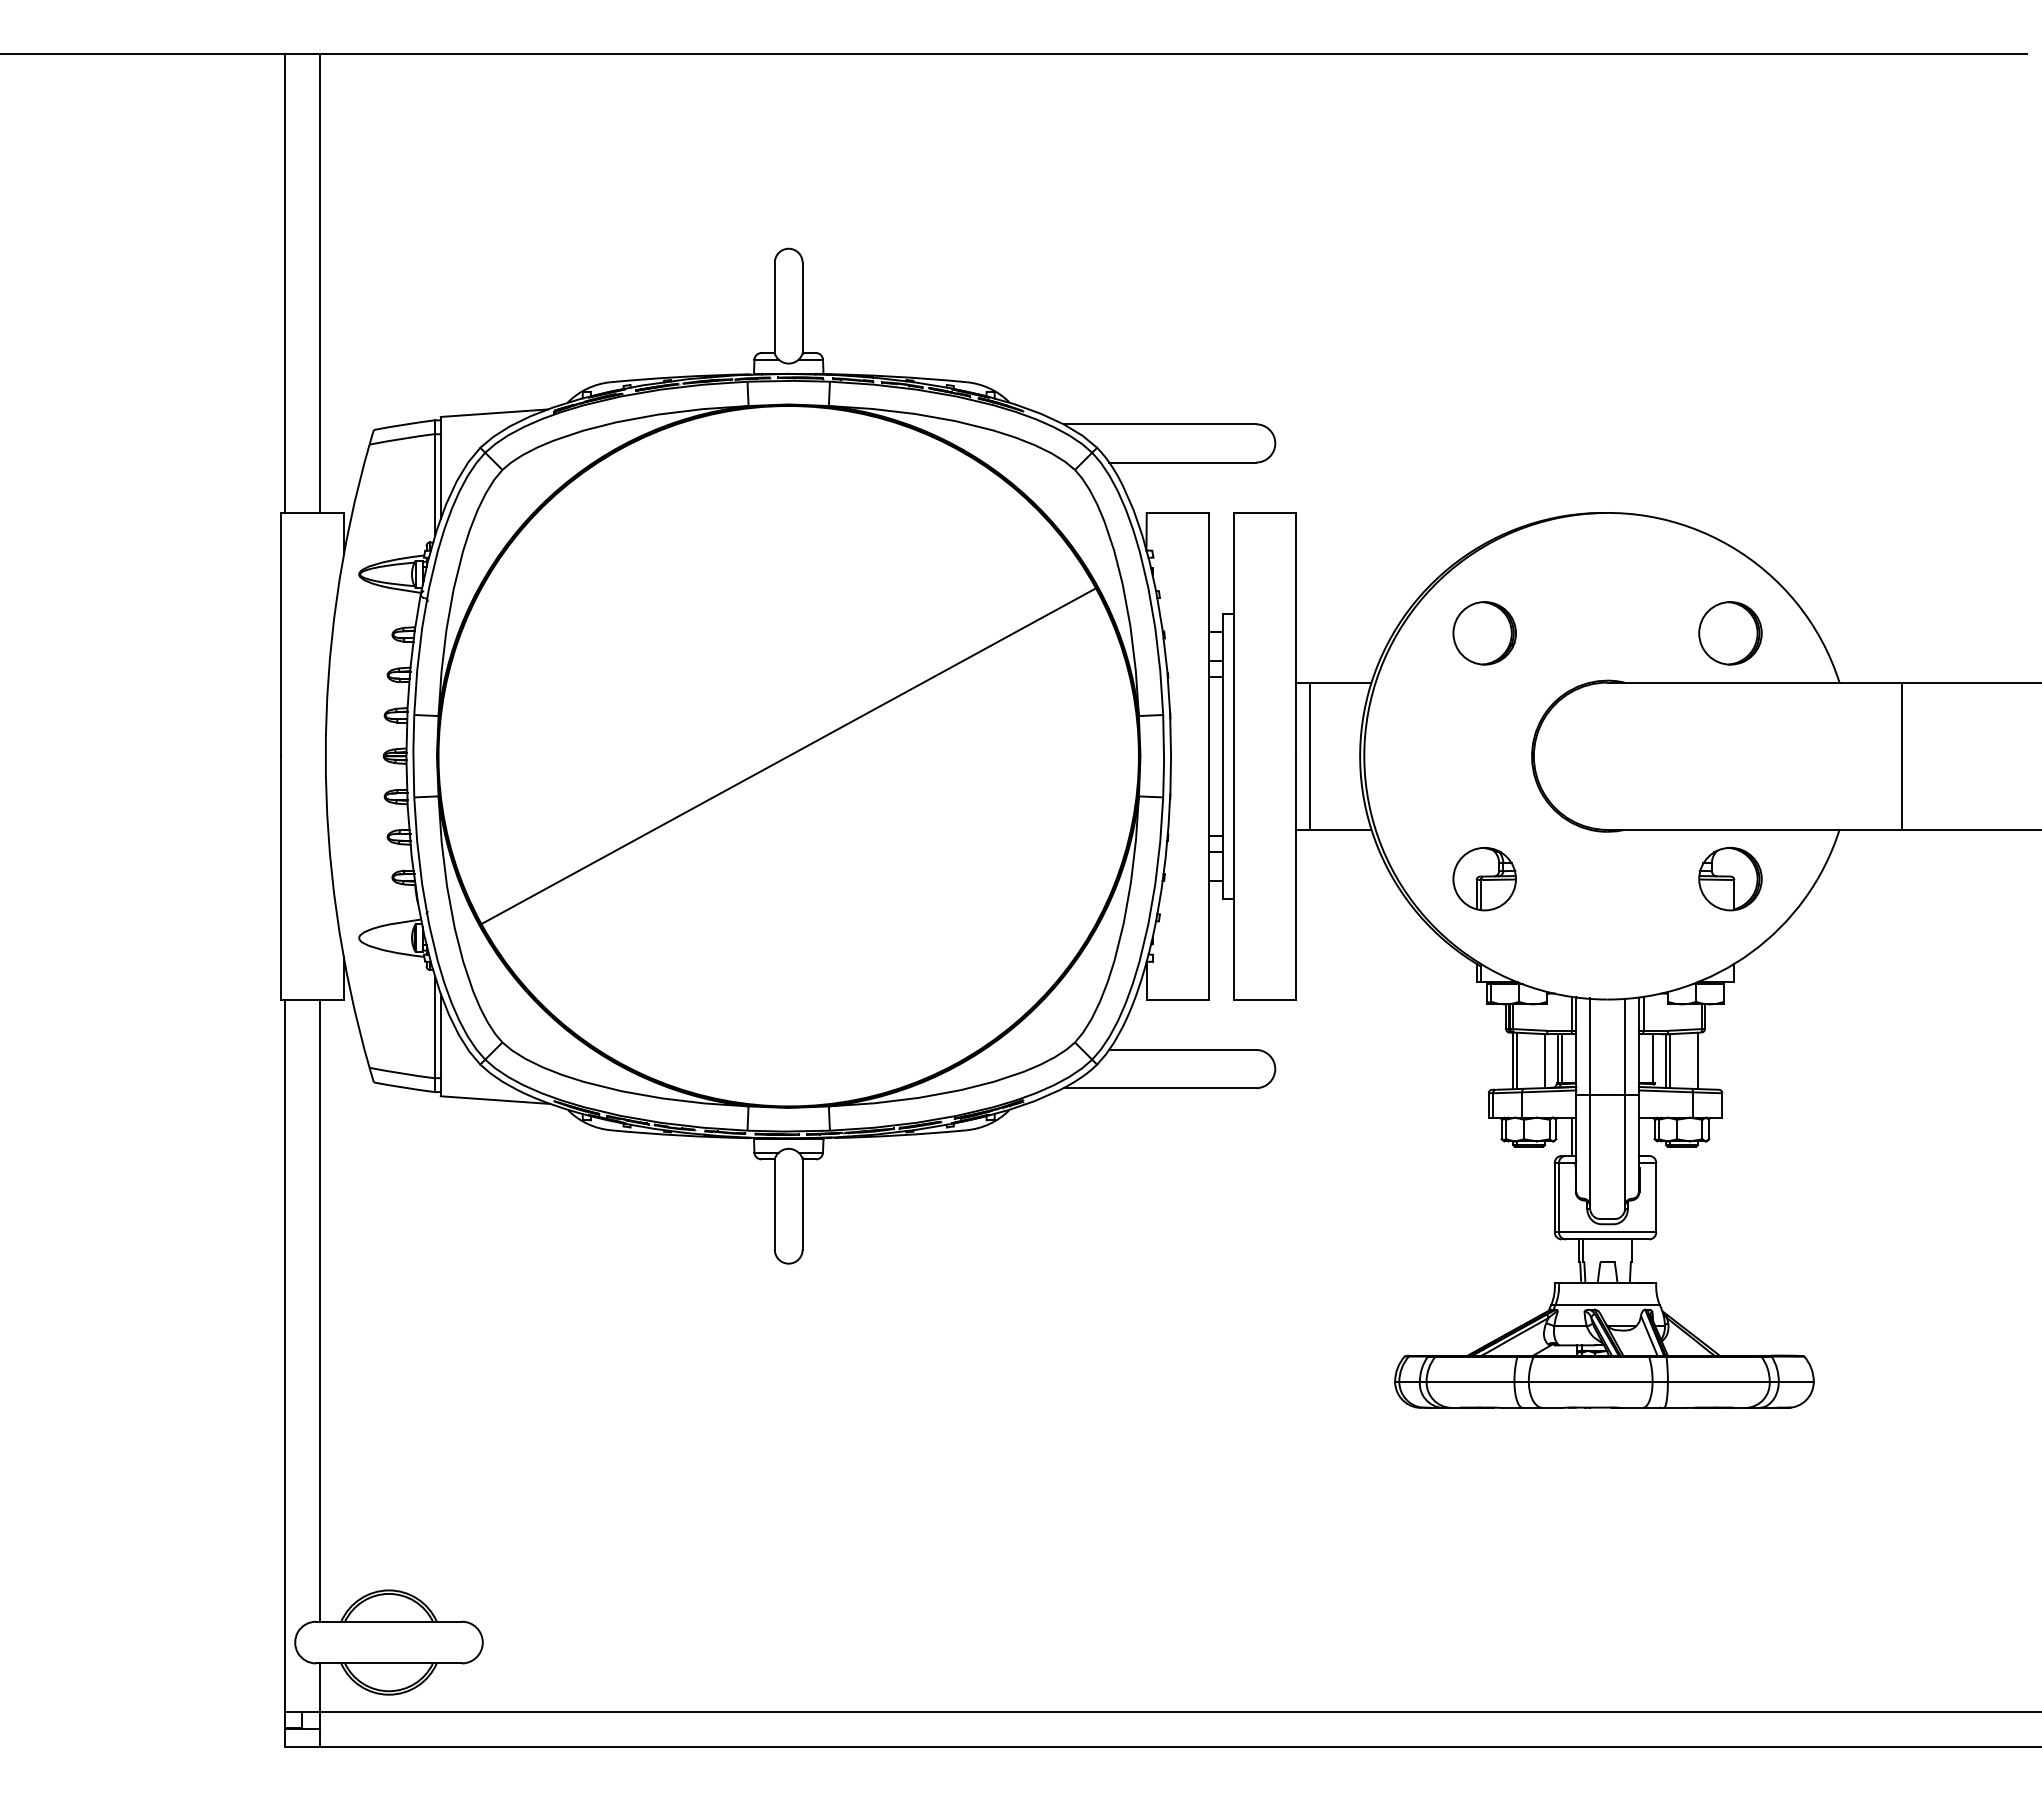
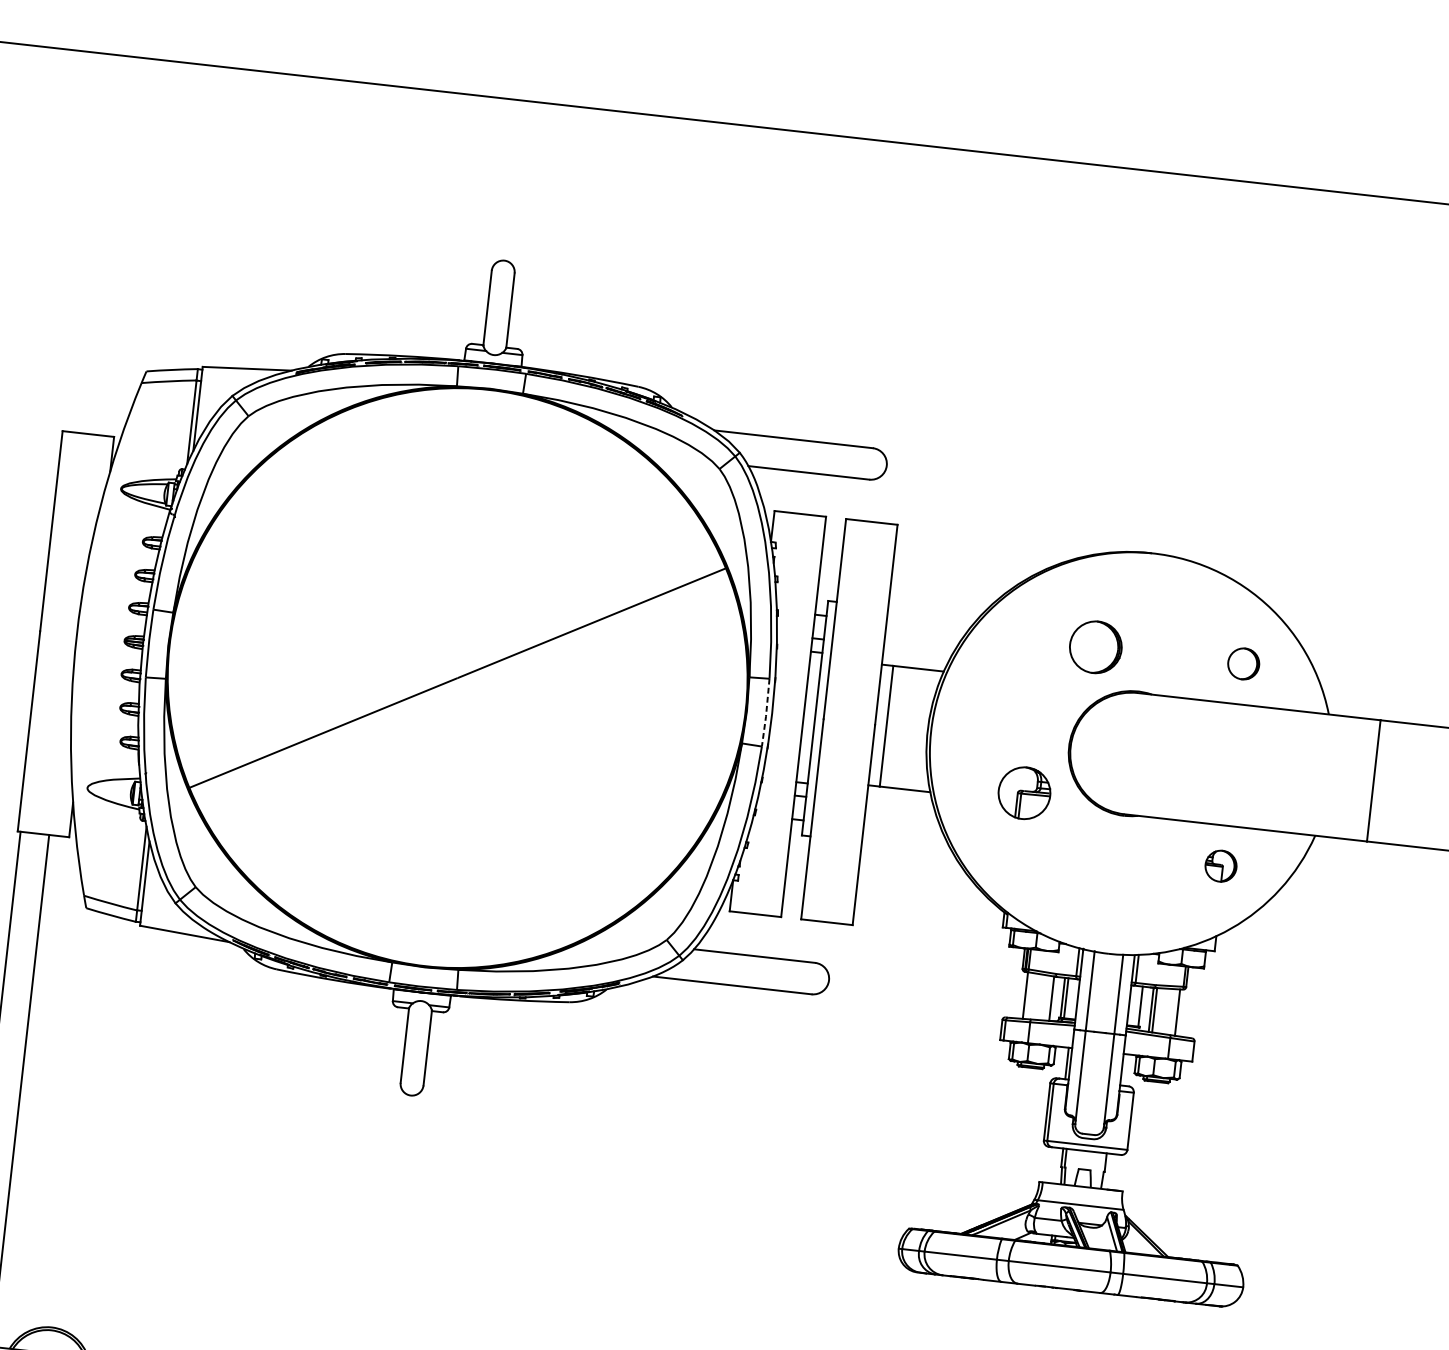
line: (284, 283) -> (86, 242), removed
line: (319, 283) -> (115, 245), removed
part: (1484, 633) -> (1095, 647), moved
part: (1730, 633) -> (1243, 664), size x0.6
line: (1164, 757) -> (766, 713), solid -> dashed
part: (1484, 879) -> (1024, 793), moved
part: (1730, 879) -> (1221, 866), size x0.6
line: (1517, 1060) -> (1029, 995), removed

